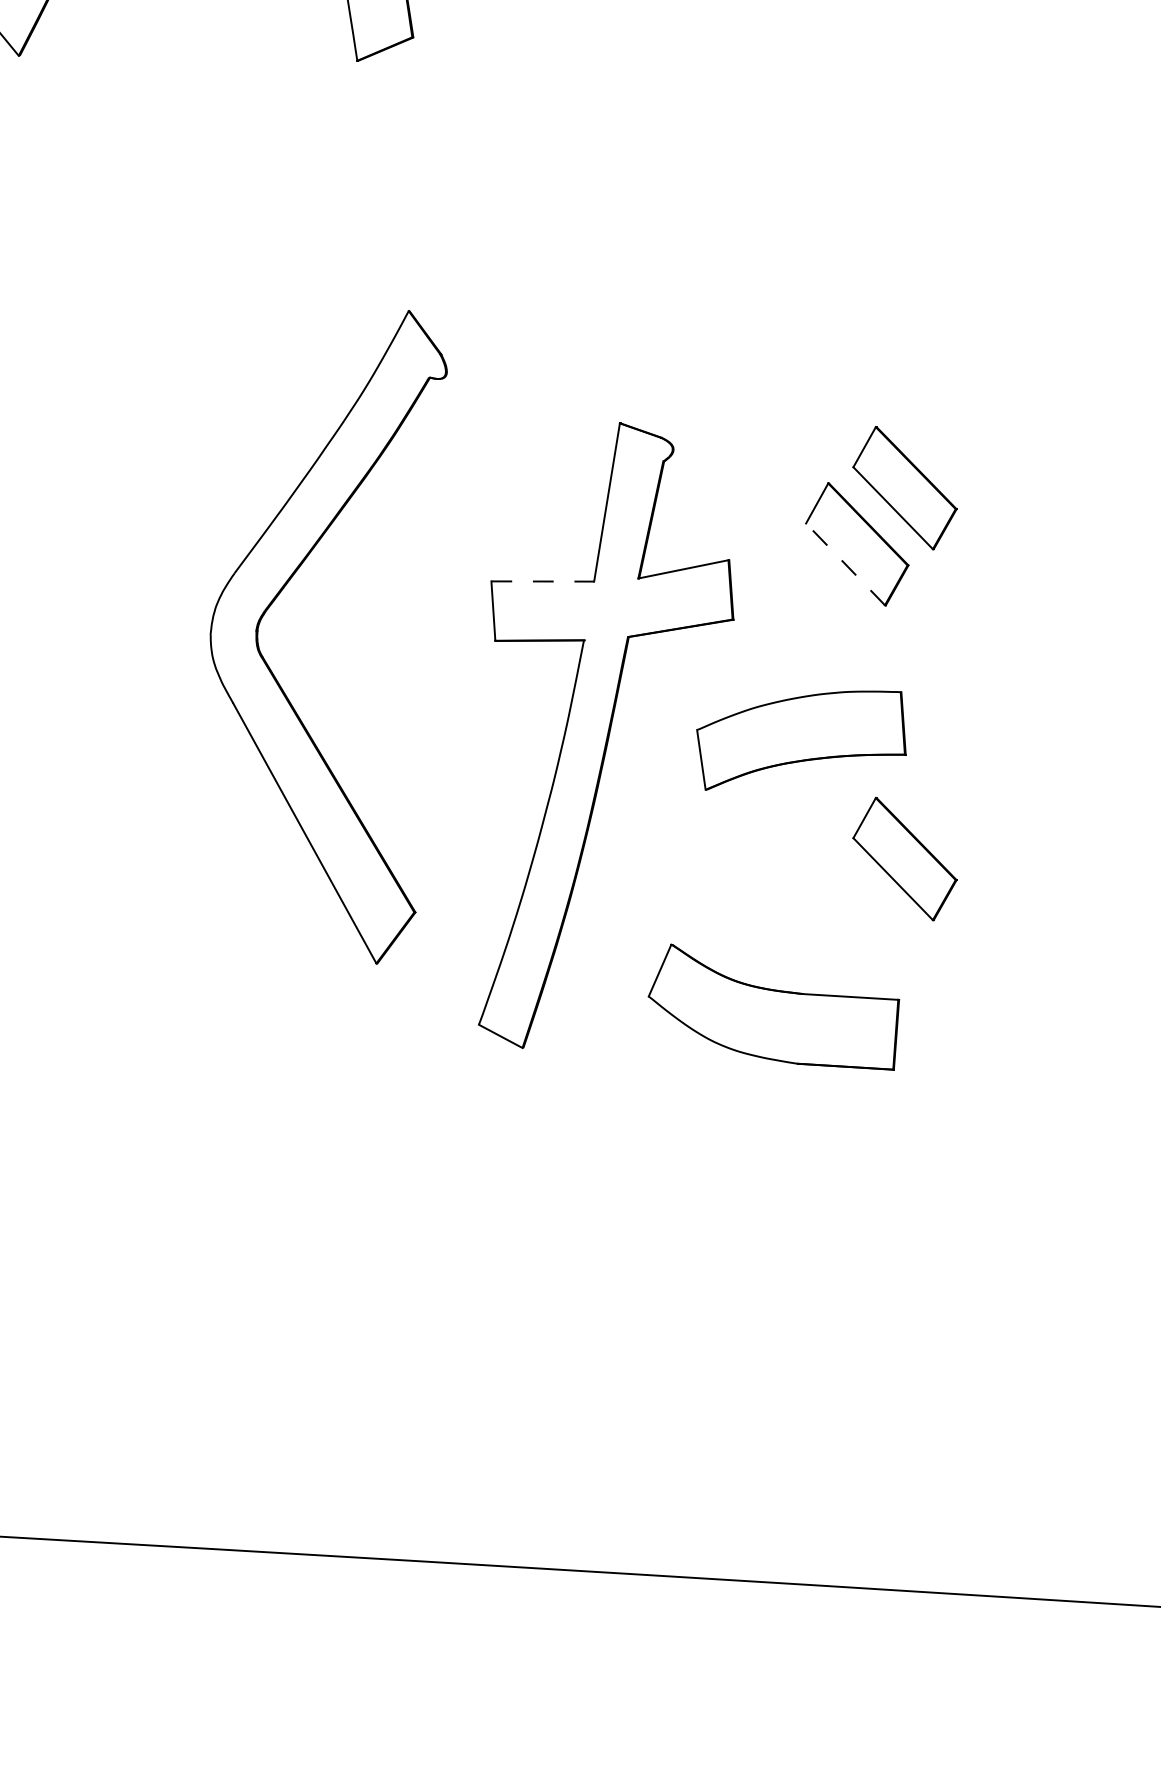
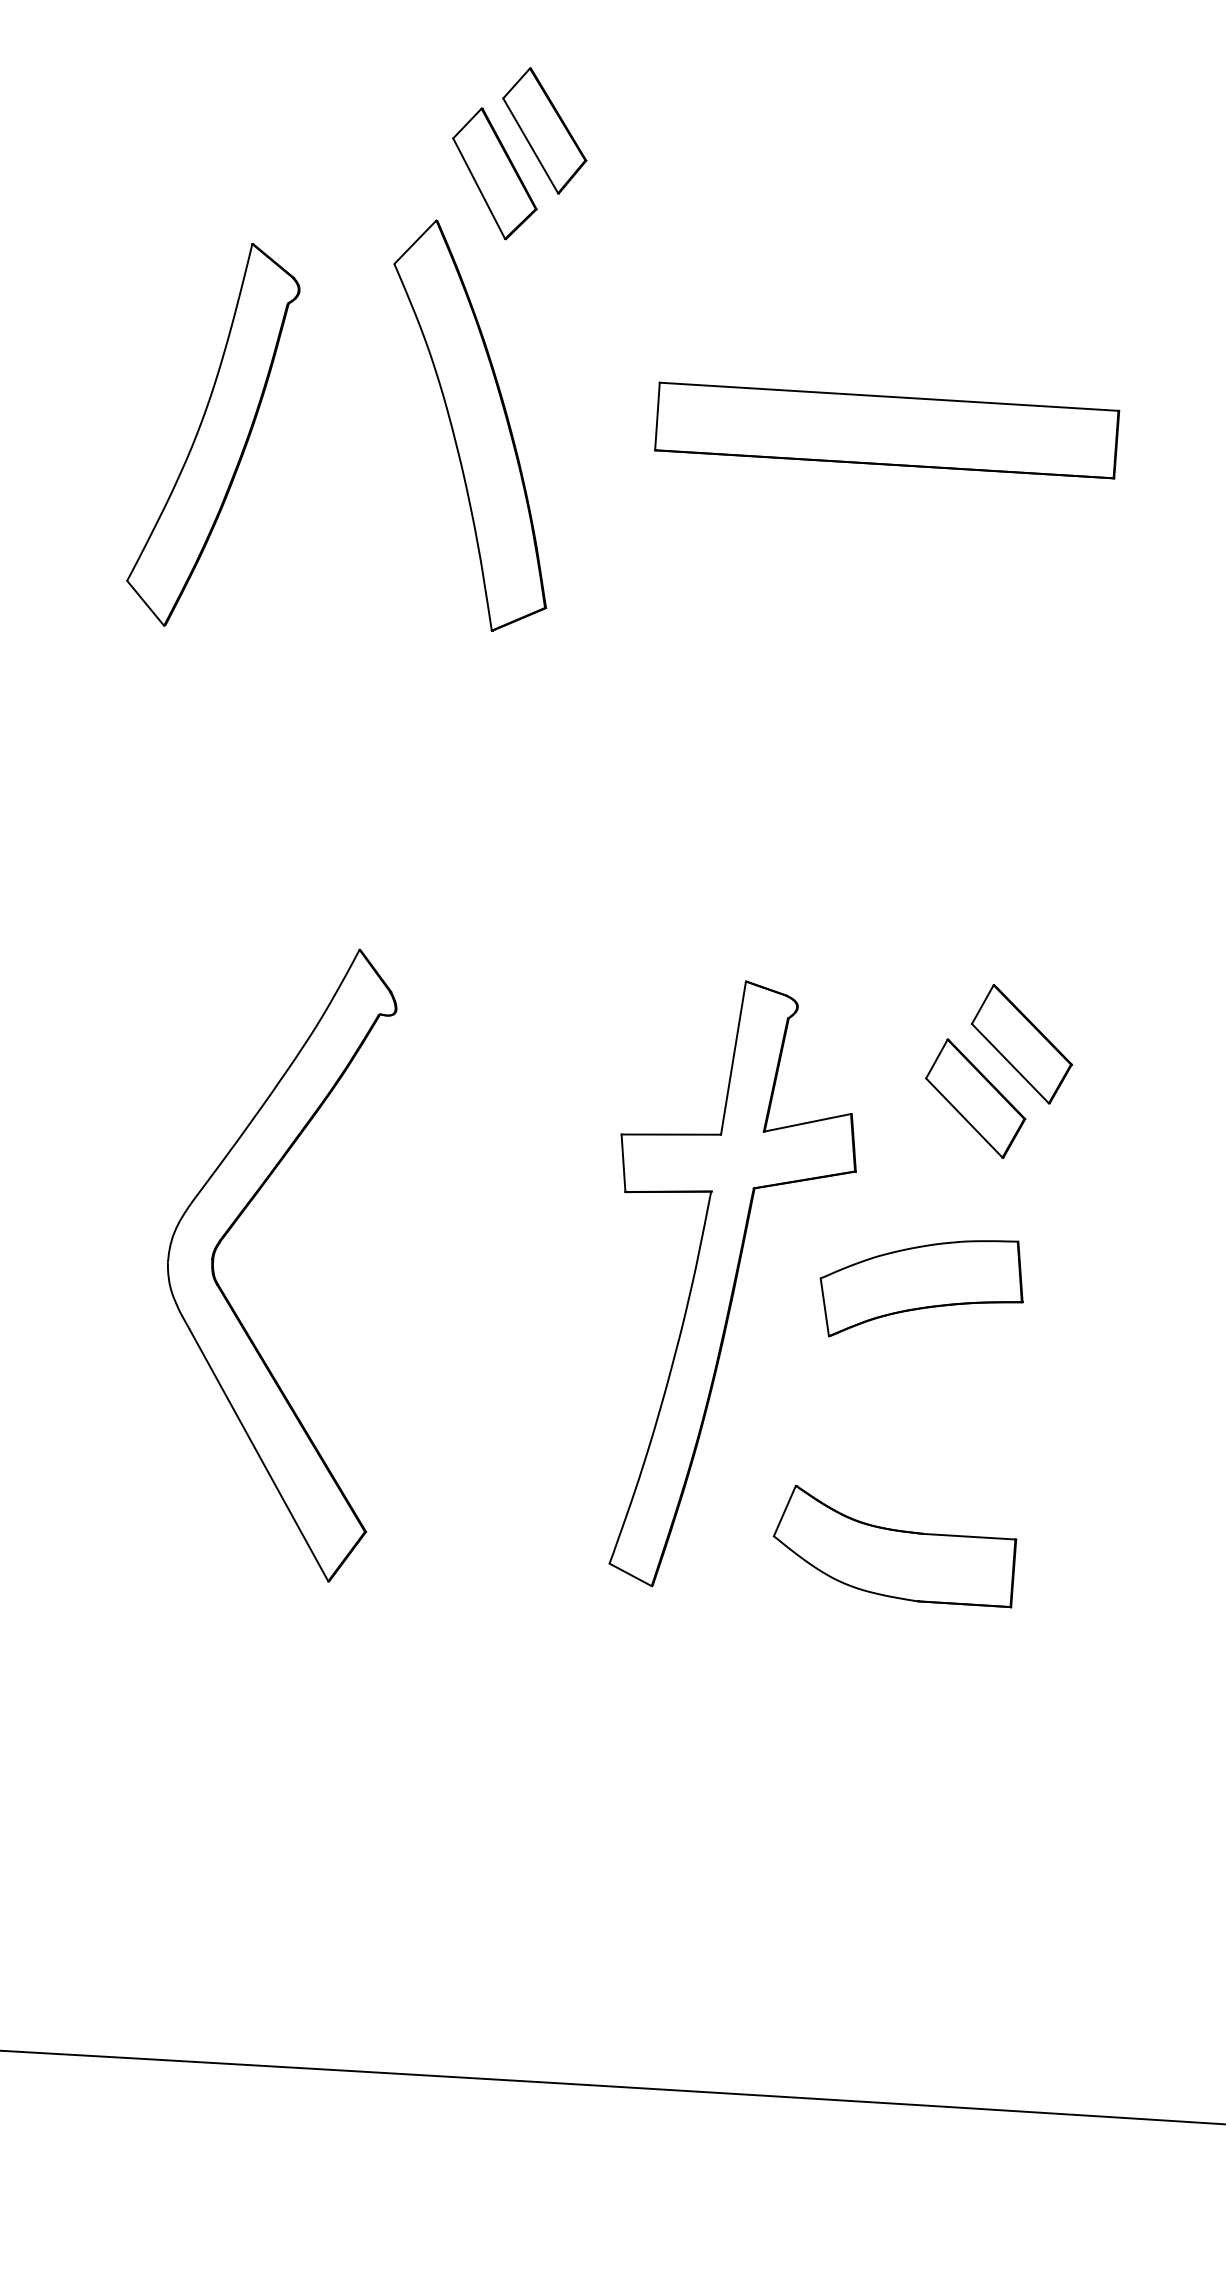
line: (845, 564) -> (964, 1118), dashed -> solid
line: (542, 581) -> (671, 1134), dashed -> solid
part: (277, 597) -> (232, 1227), moved
part: (904, 859) -> (1021, 1403), removed

